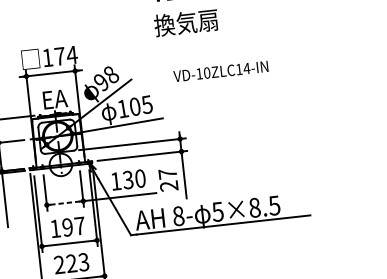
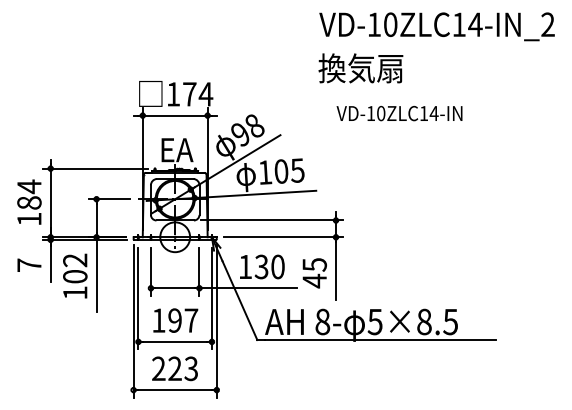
text: (220, 71) -> (399, 113), moved
text: (168, 180) -> (314, 273), 27 -> 45
line: (65, 203) -> (175, 288), dashed -> solid

